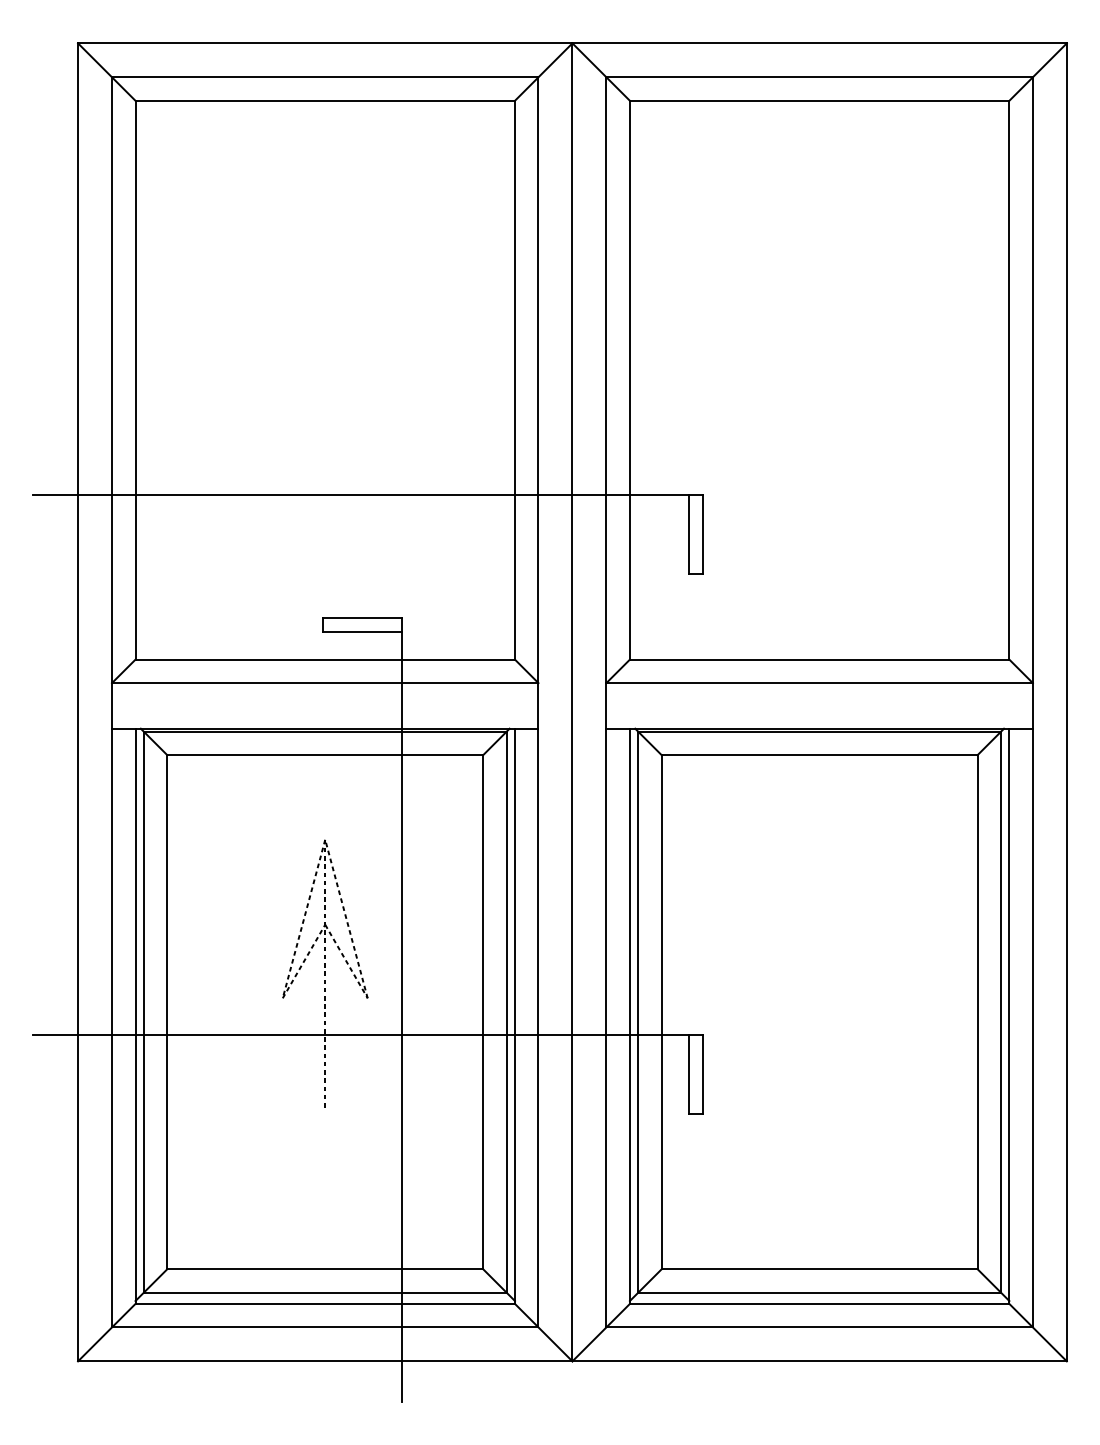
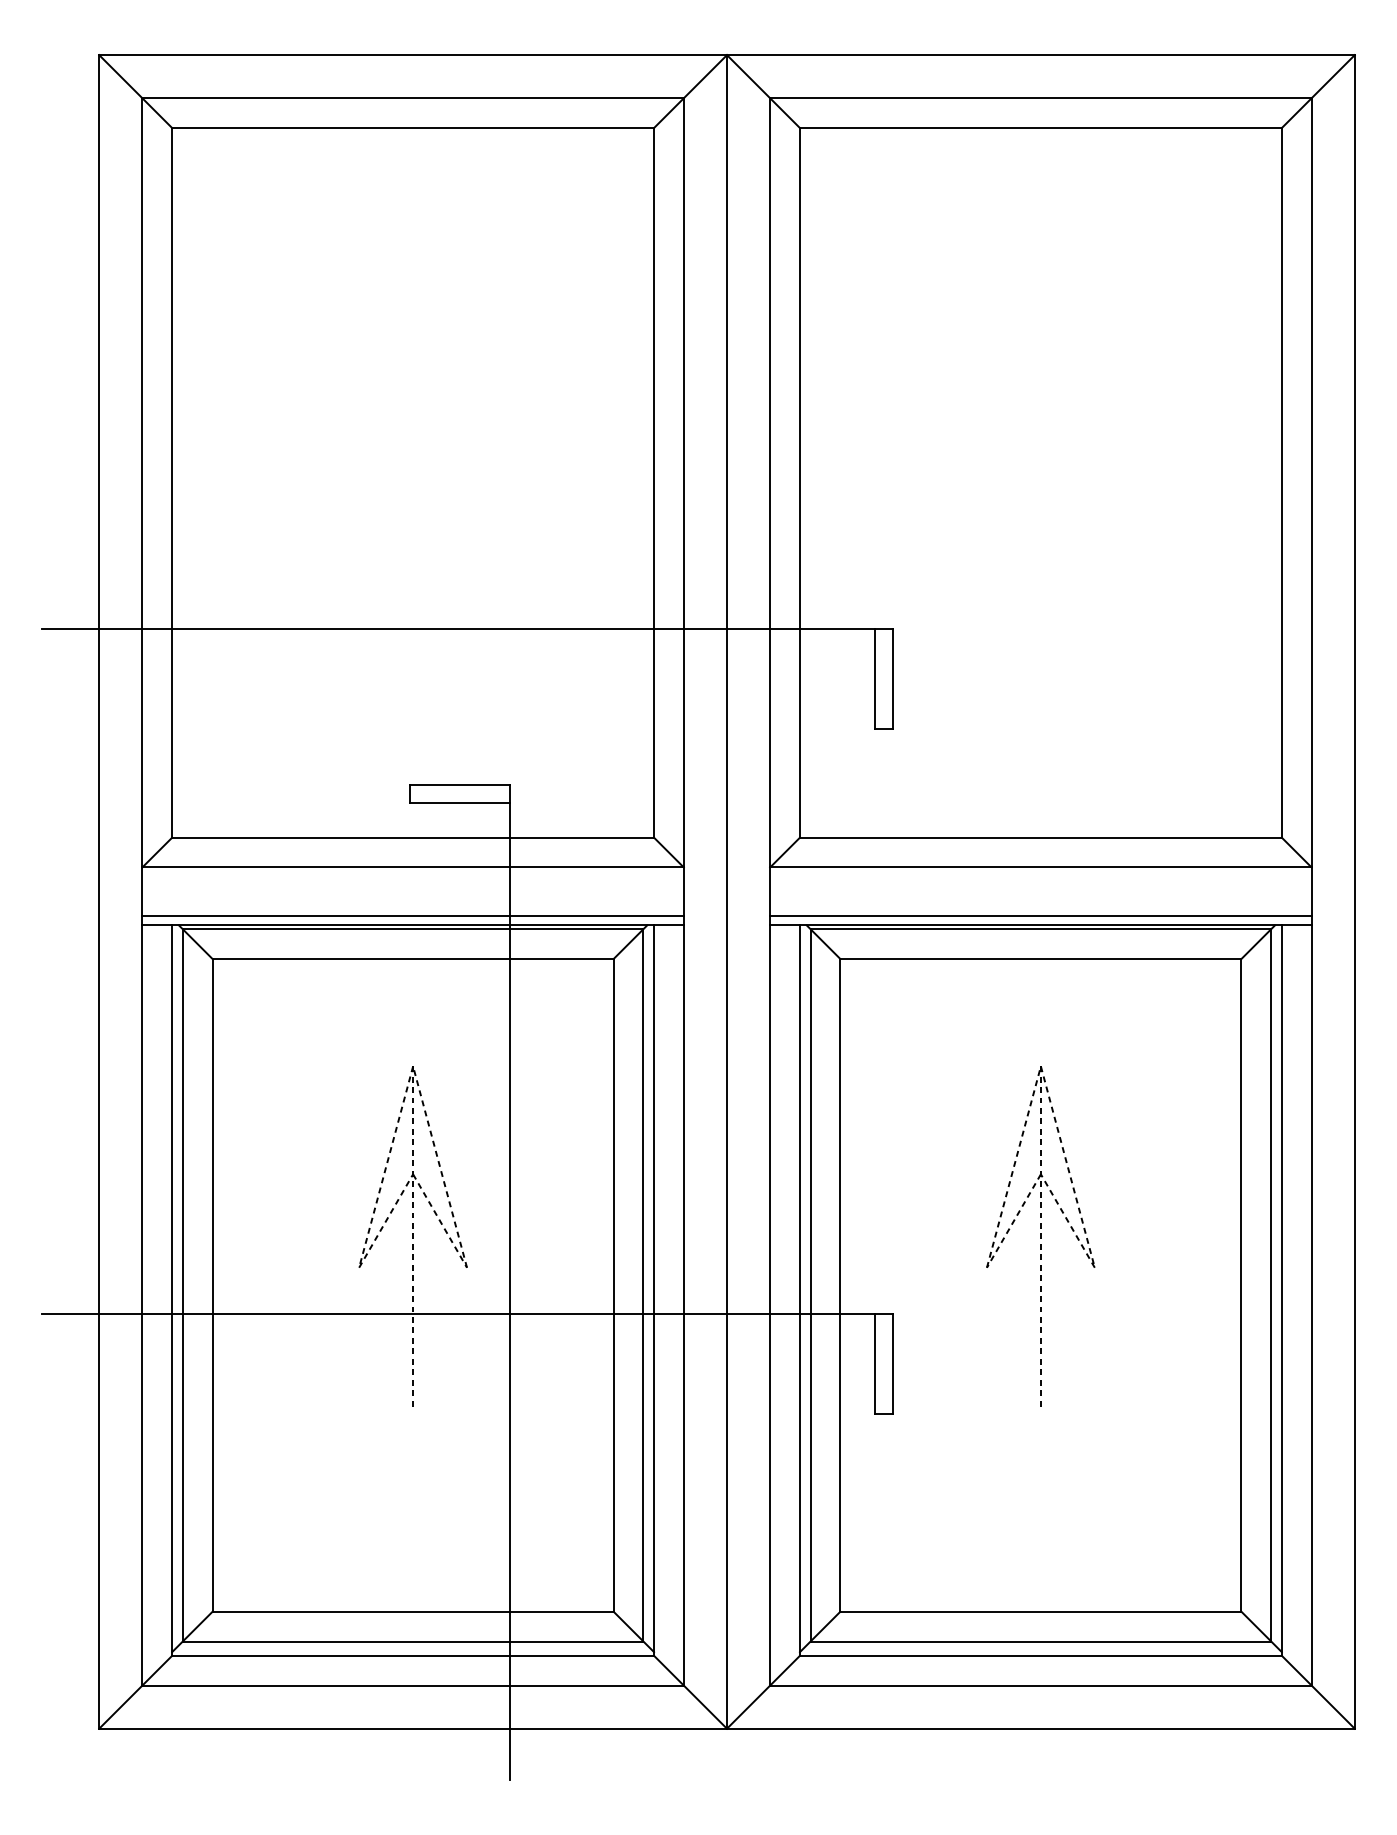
line: (325, 721) -> (413, 916), added
line: (819, 721) -> (1040, 916), added
part: (819, 973) -> (1040, 1236), added

